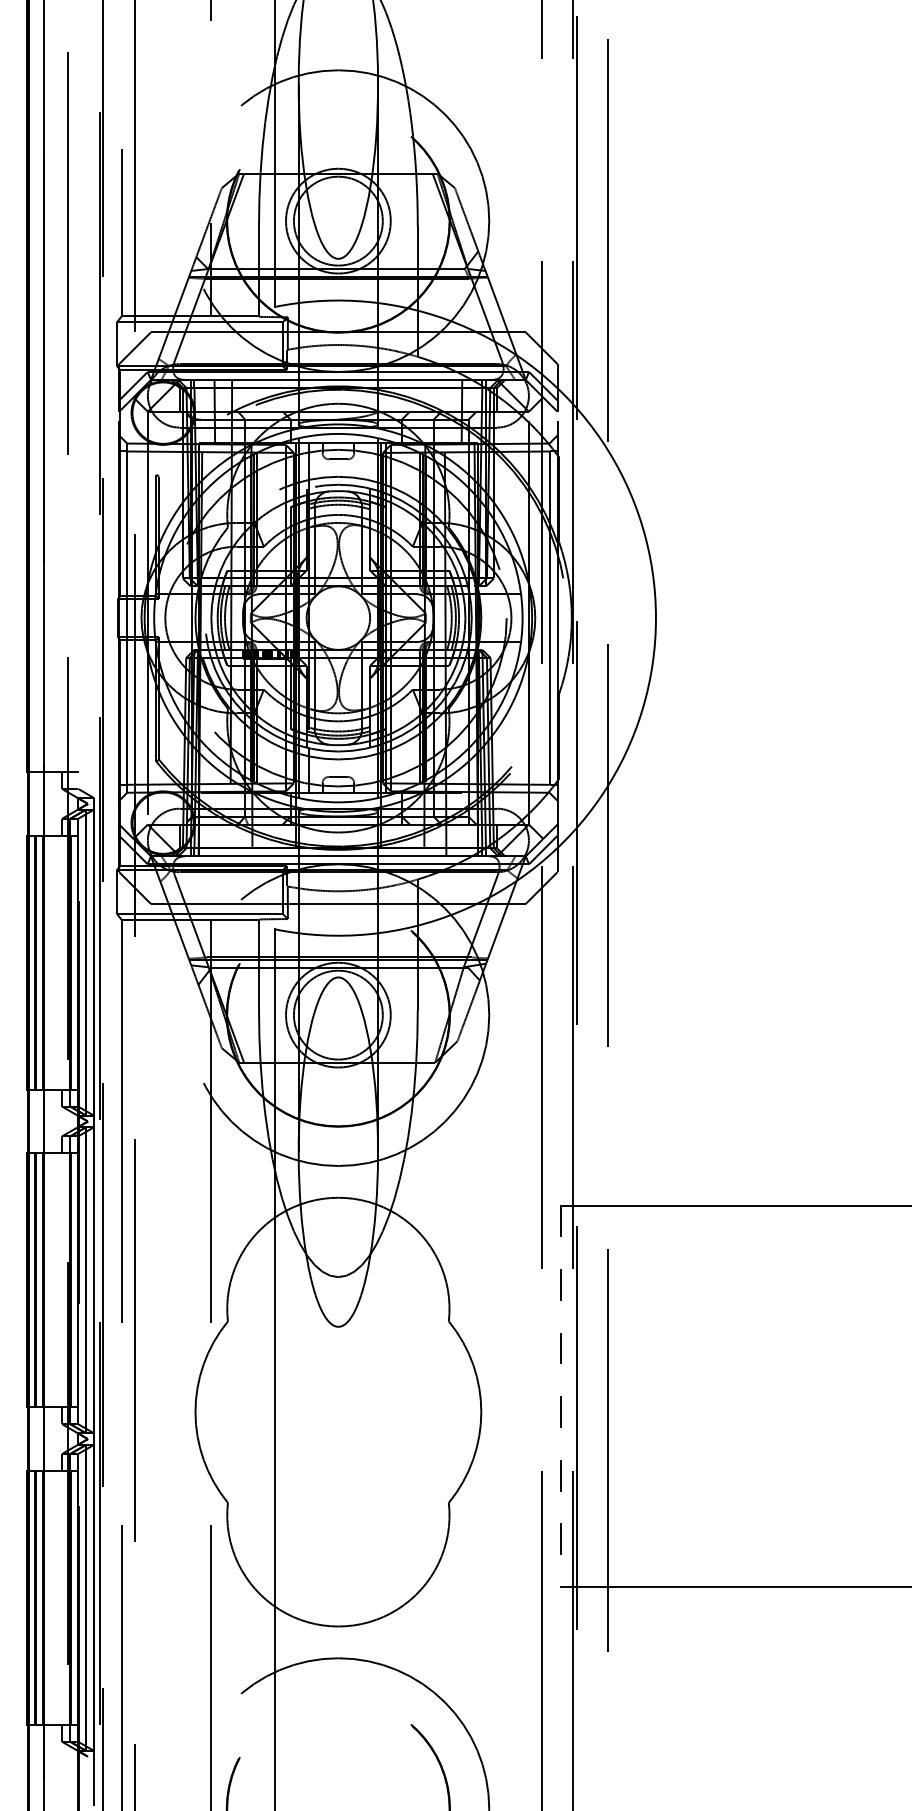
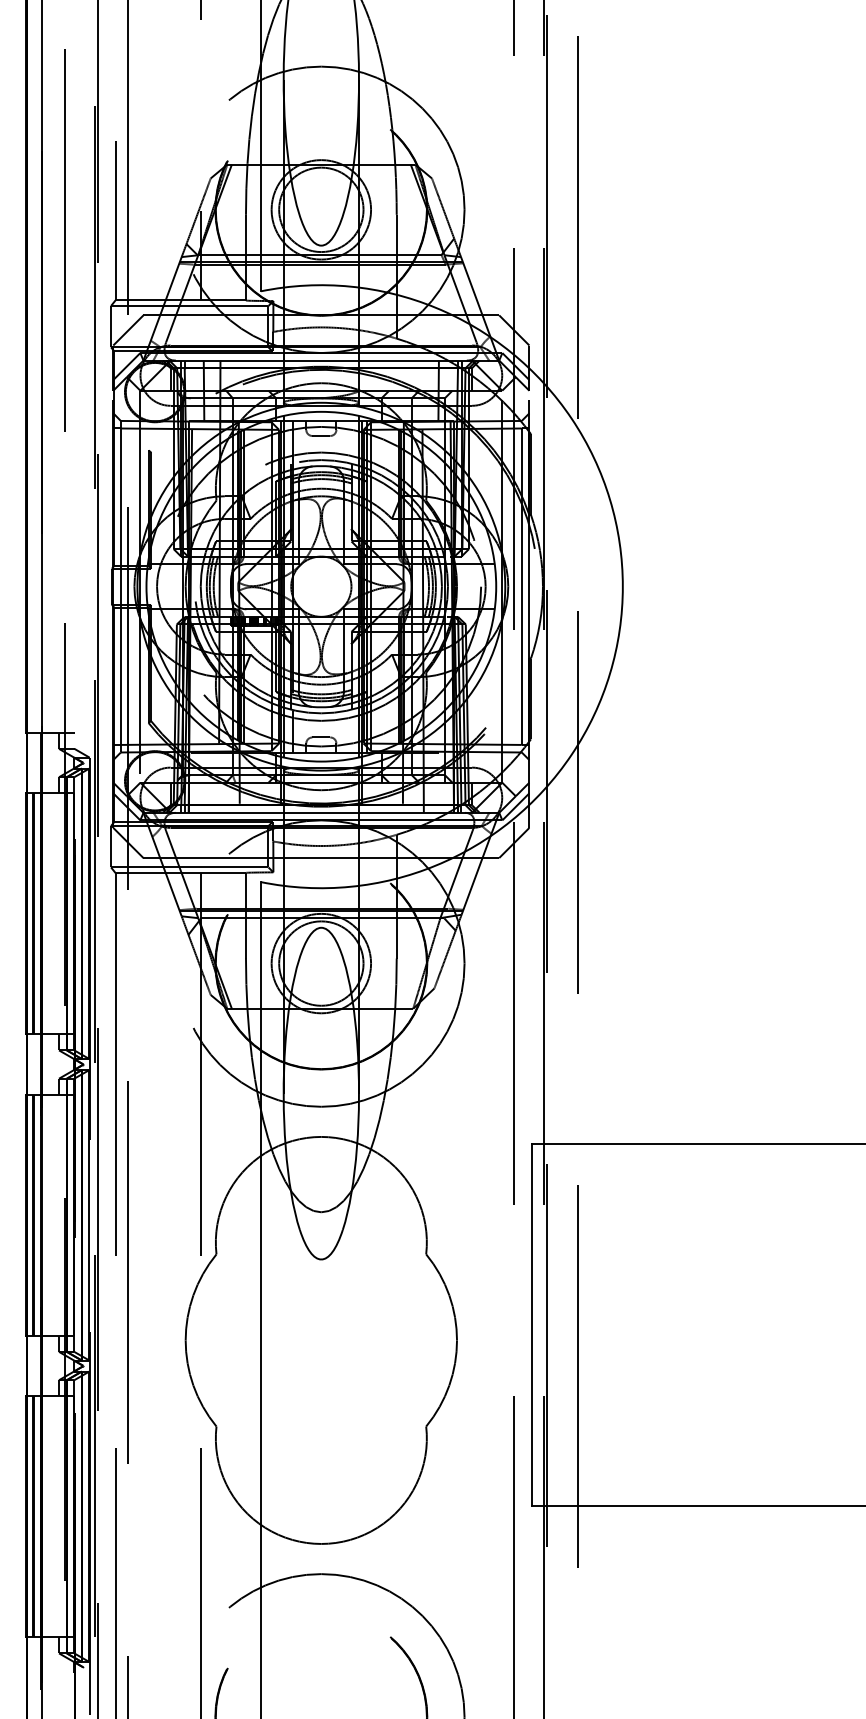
line: (560, 1396) -> (532, 1325), dashed -> solid

